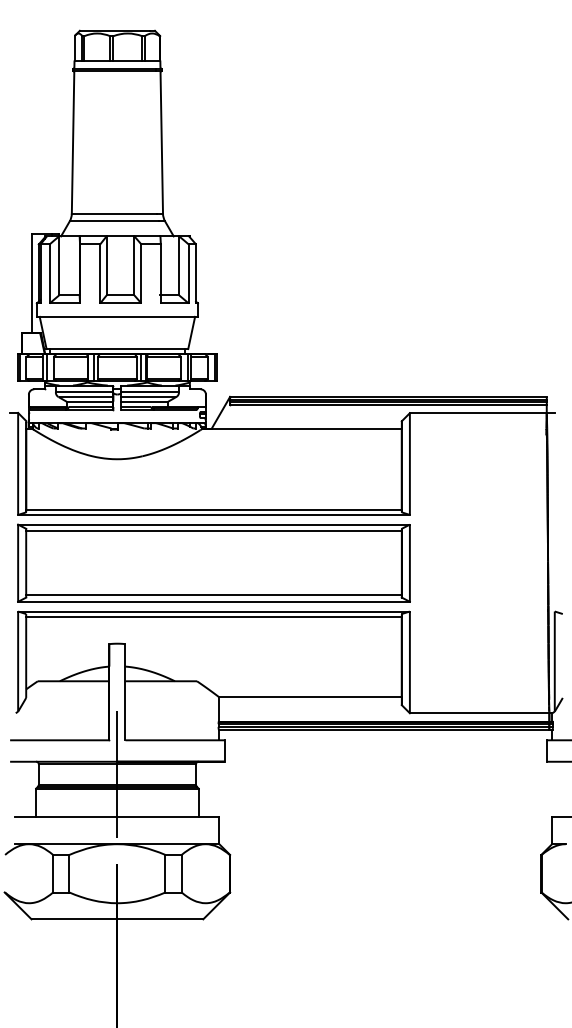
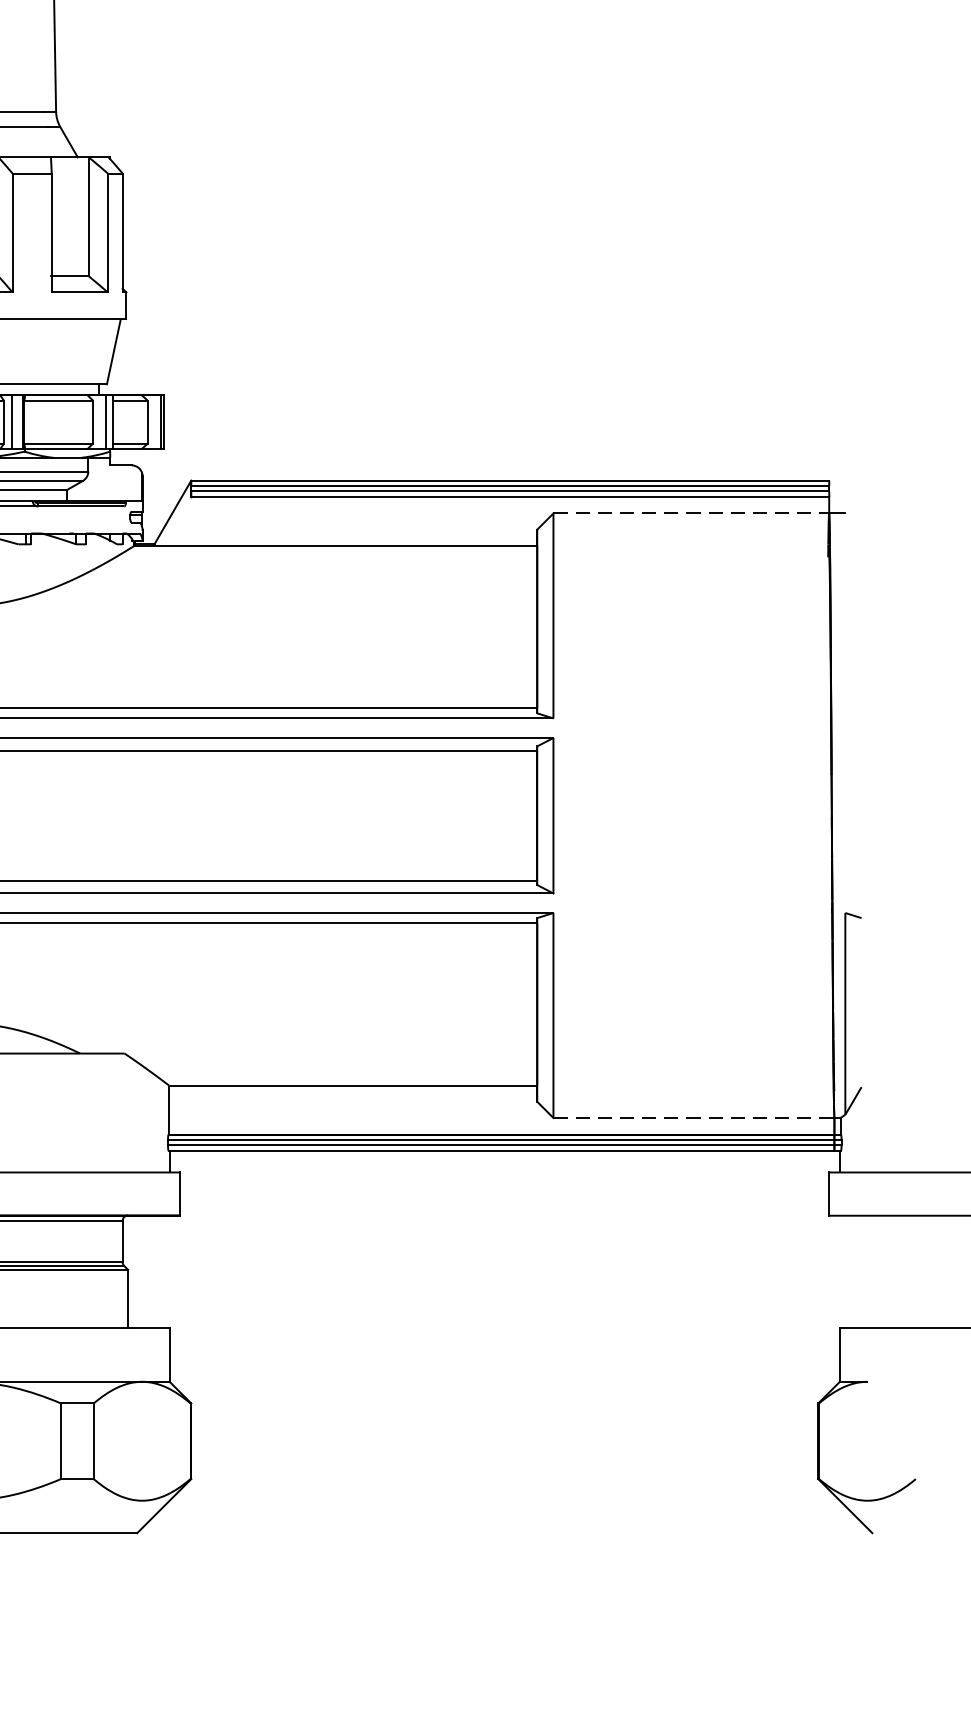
line: (478, 413) -> (691, 514), solid -> dashed
line: (479, 713) -> (693, 1118), solid -> dashed

